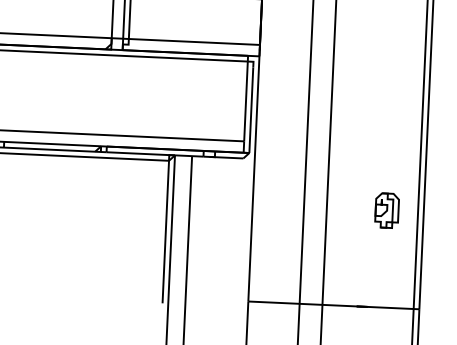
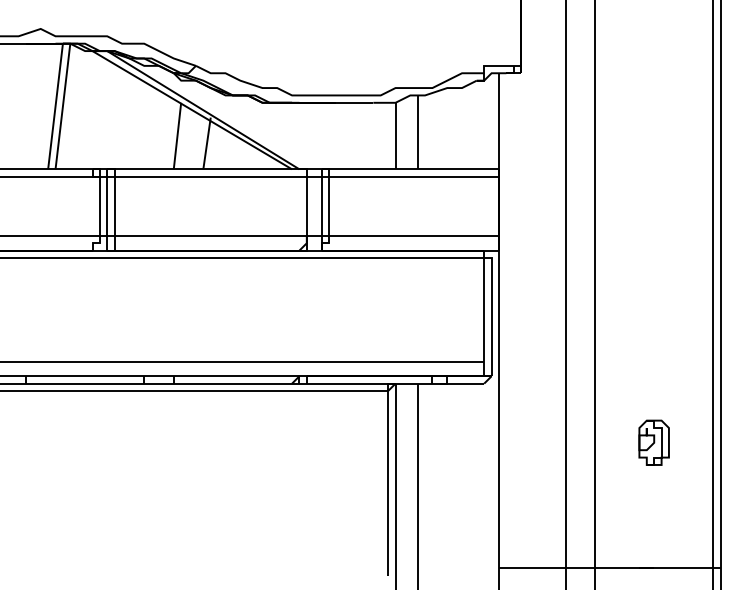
part: (386, 210) -> (653, 442), moved

